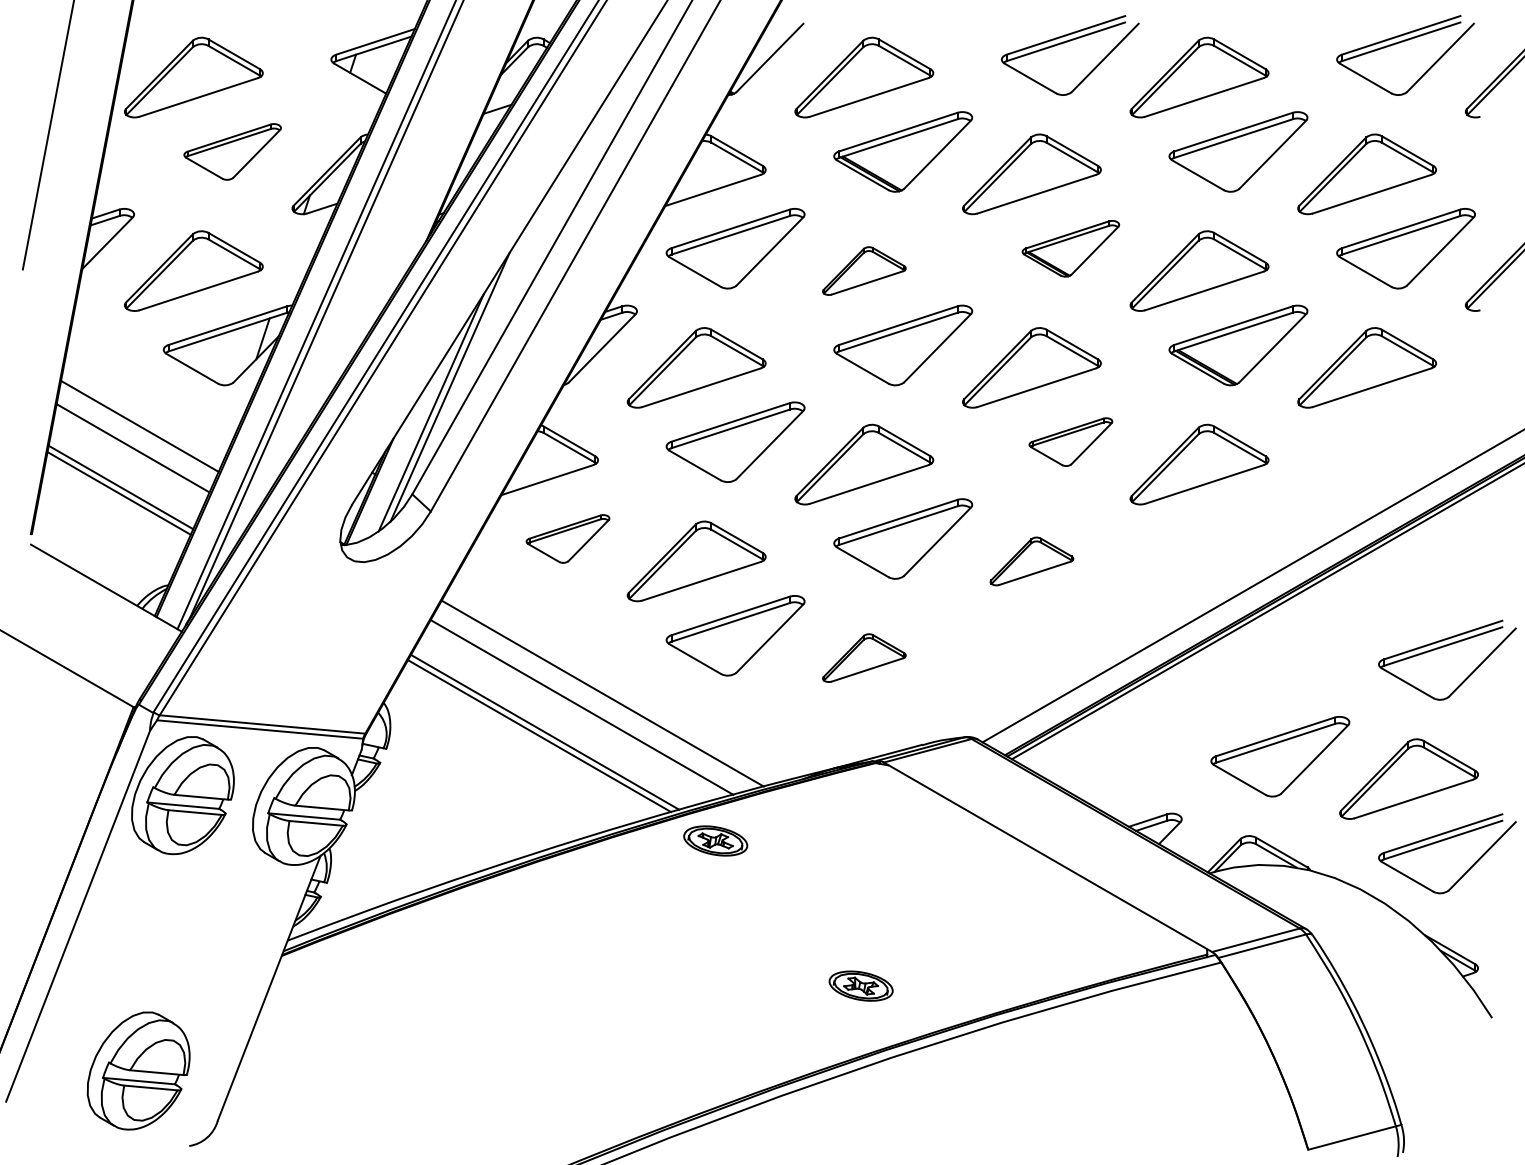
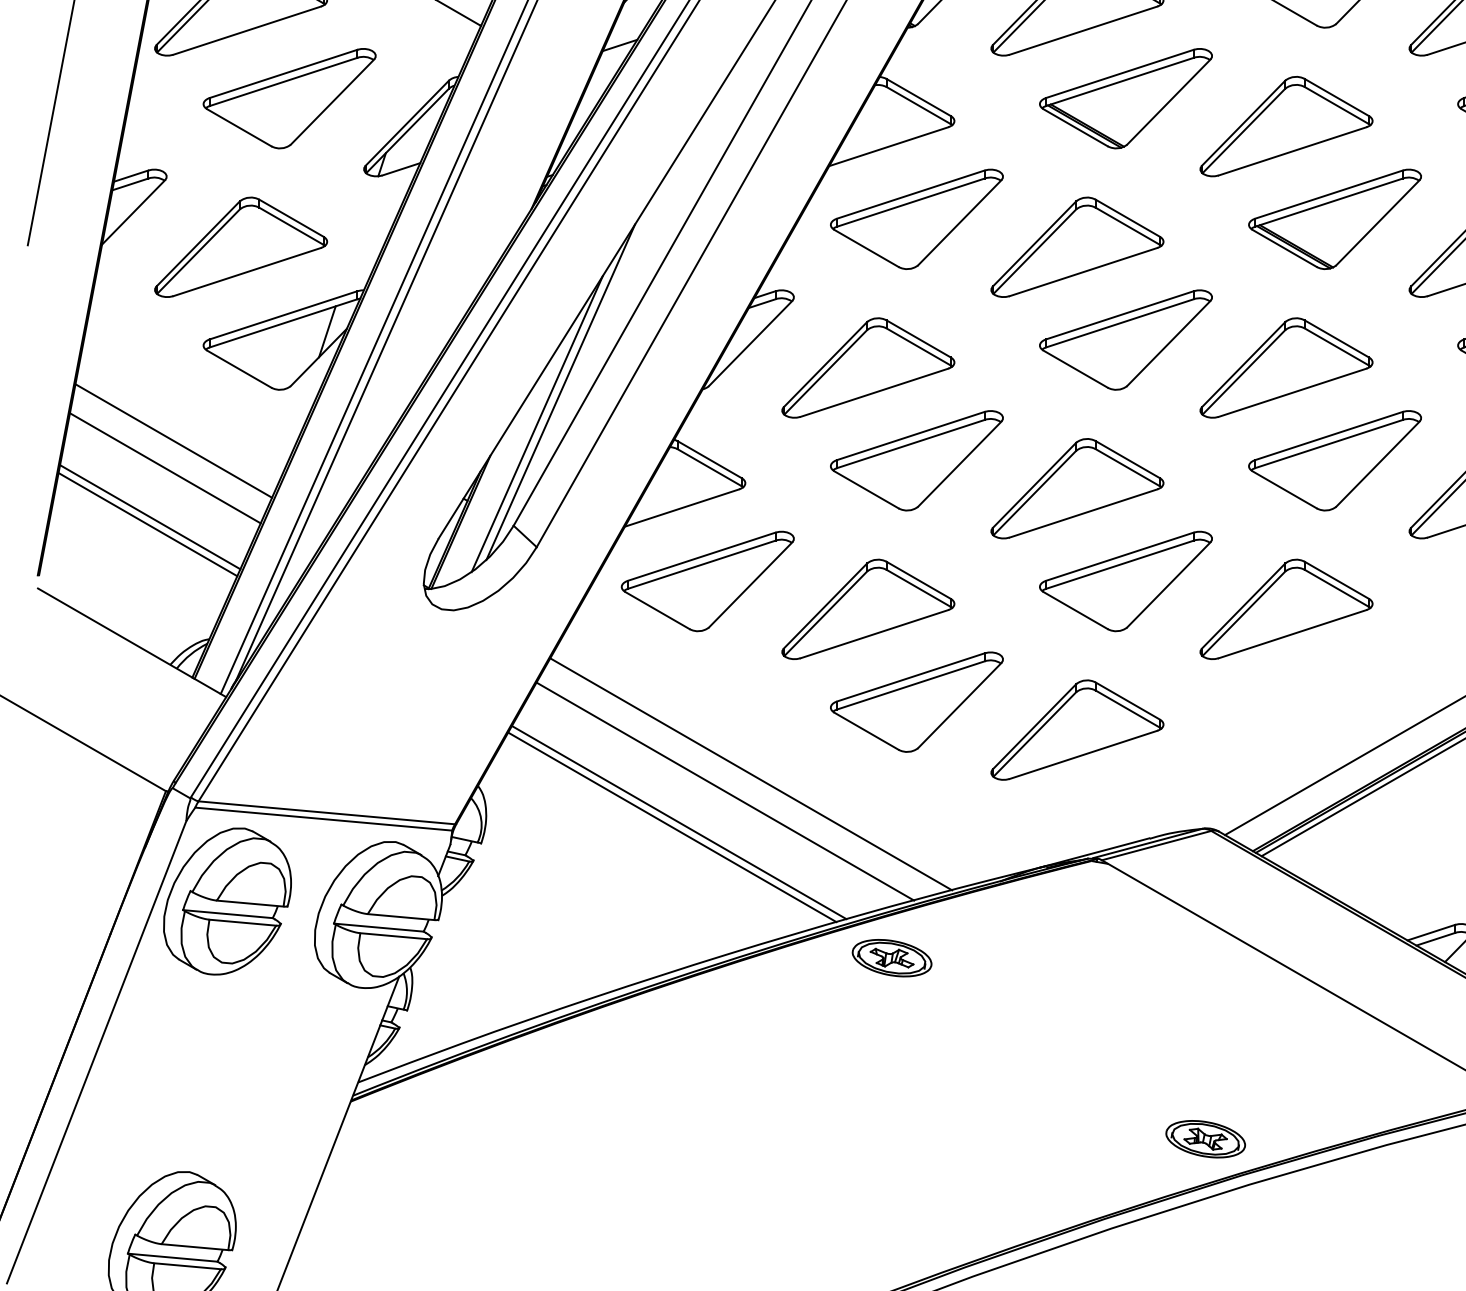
part: (232, 151) -> (289, 98), size x1.43
part: (1070, 248) -> (1334, 219), size x1.43
part: (864, 270) -> (1077, 246), size x1.67
part: (1070, 441) -> (1334, 459), size x1.67
part: (567, 538) -> (707, 580), size x1.67
part: (1031, 561) -> (1285, 609), size x1.67
part: (864, 657) -> (1077, 729), size x1.67
part: (860, 985) -> (1204, 1138), moved

